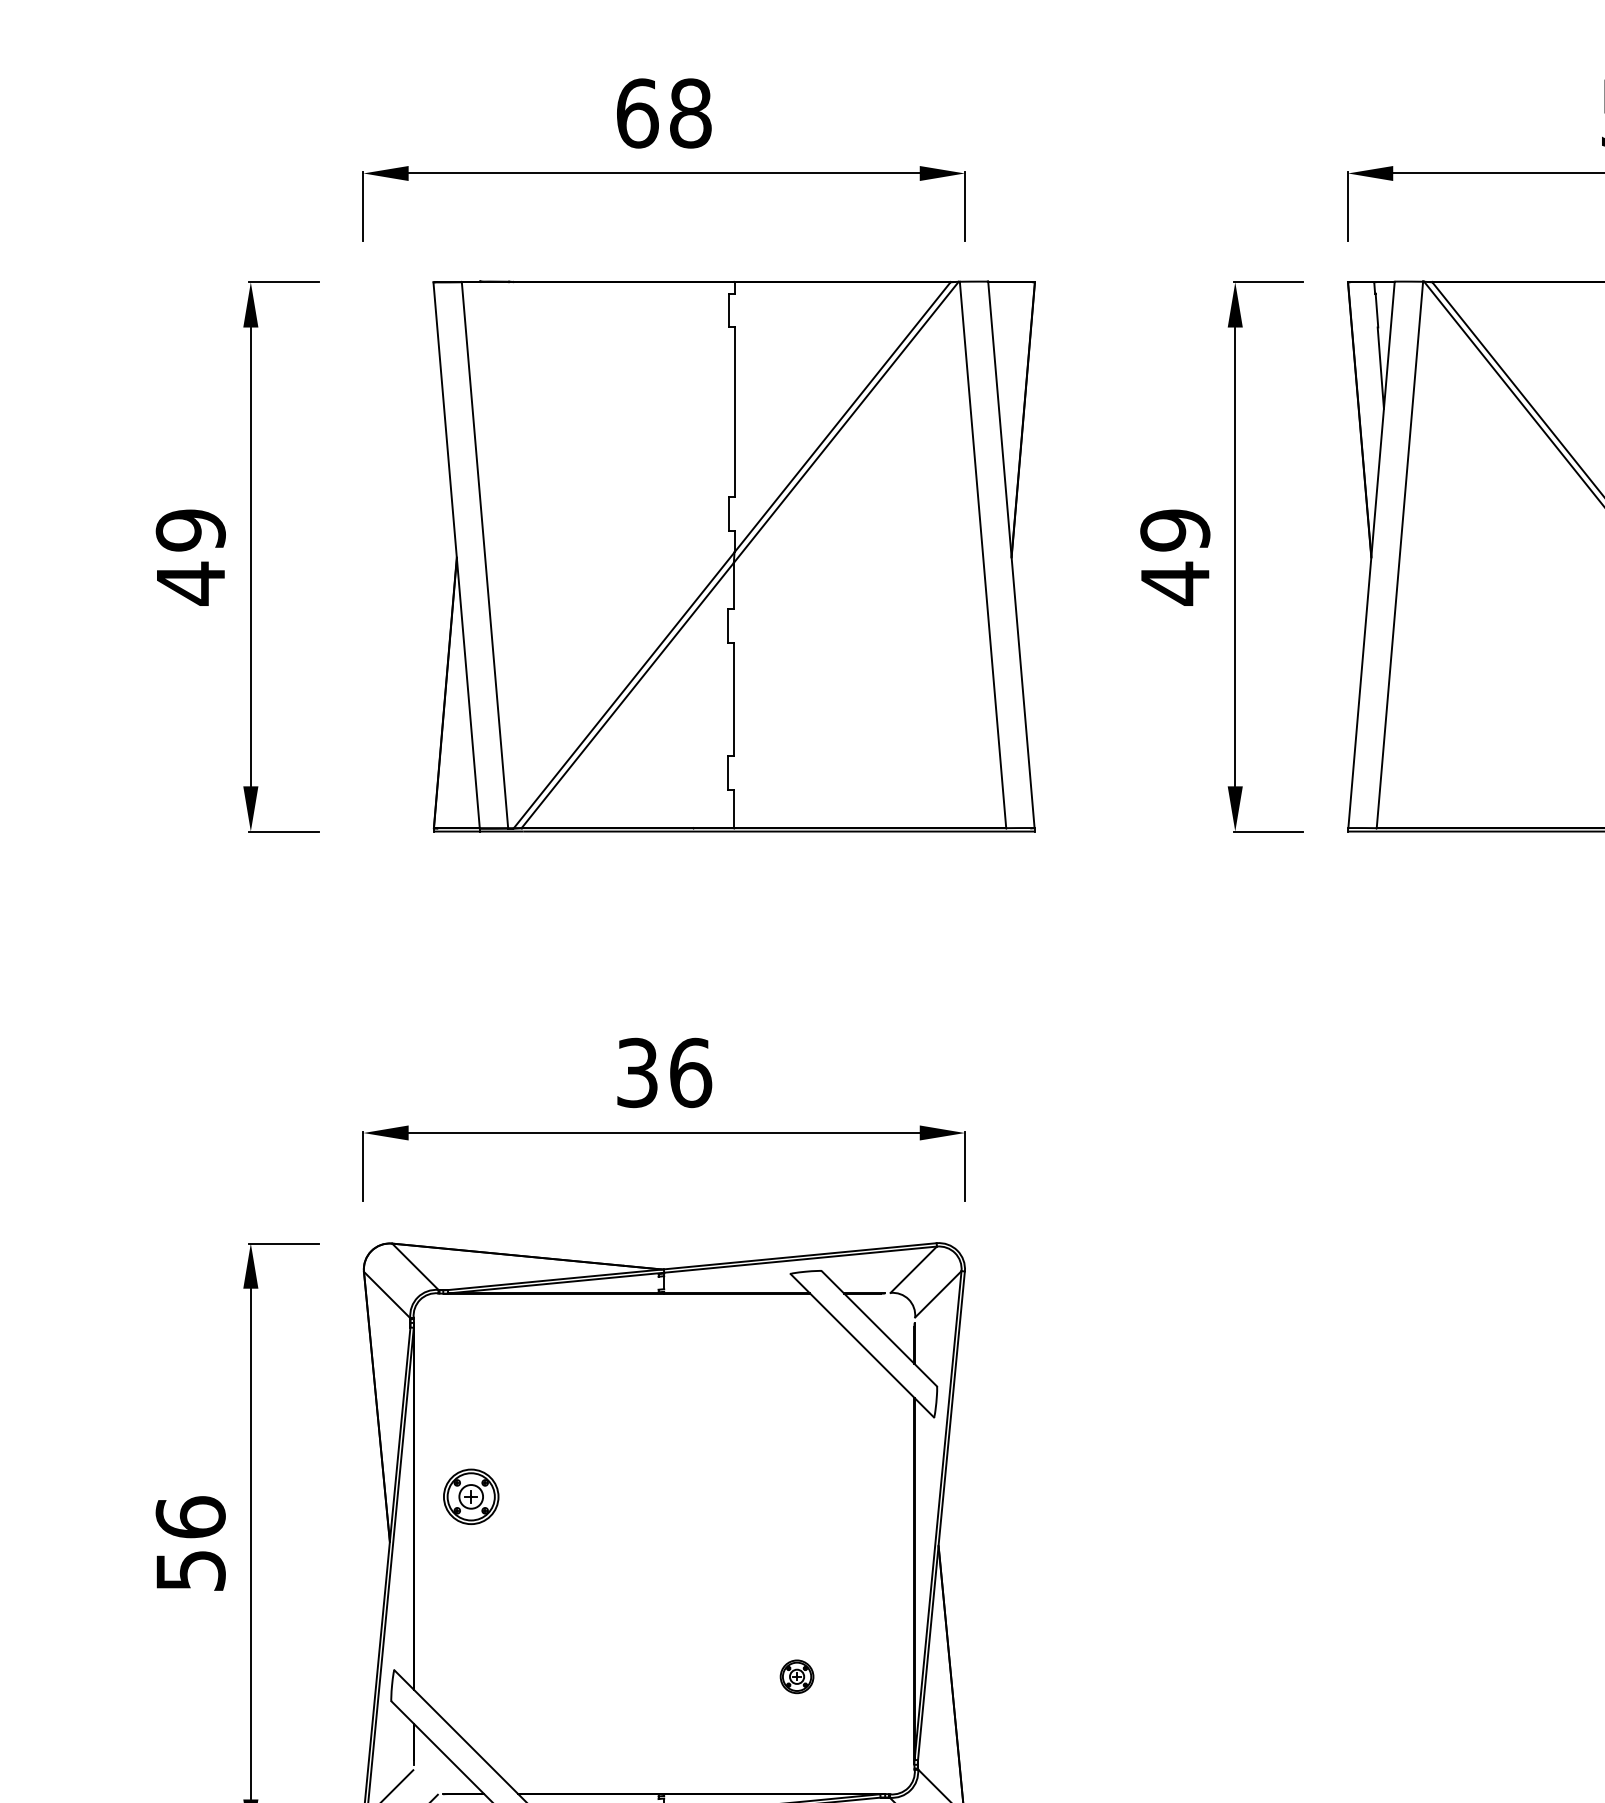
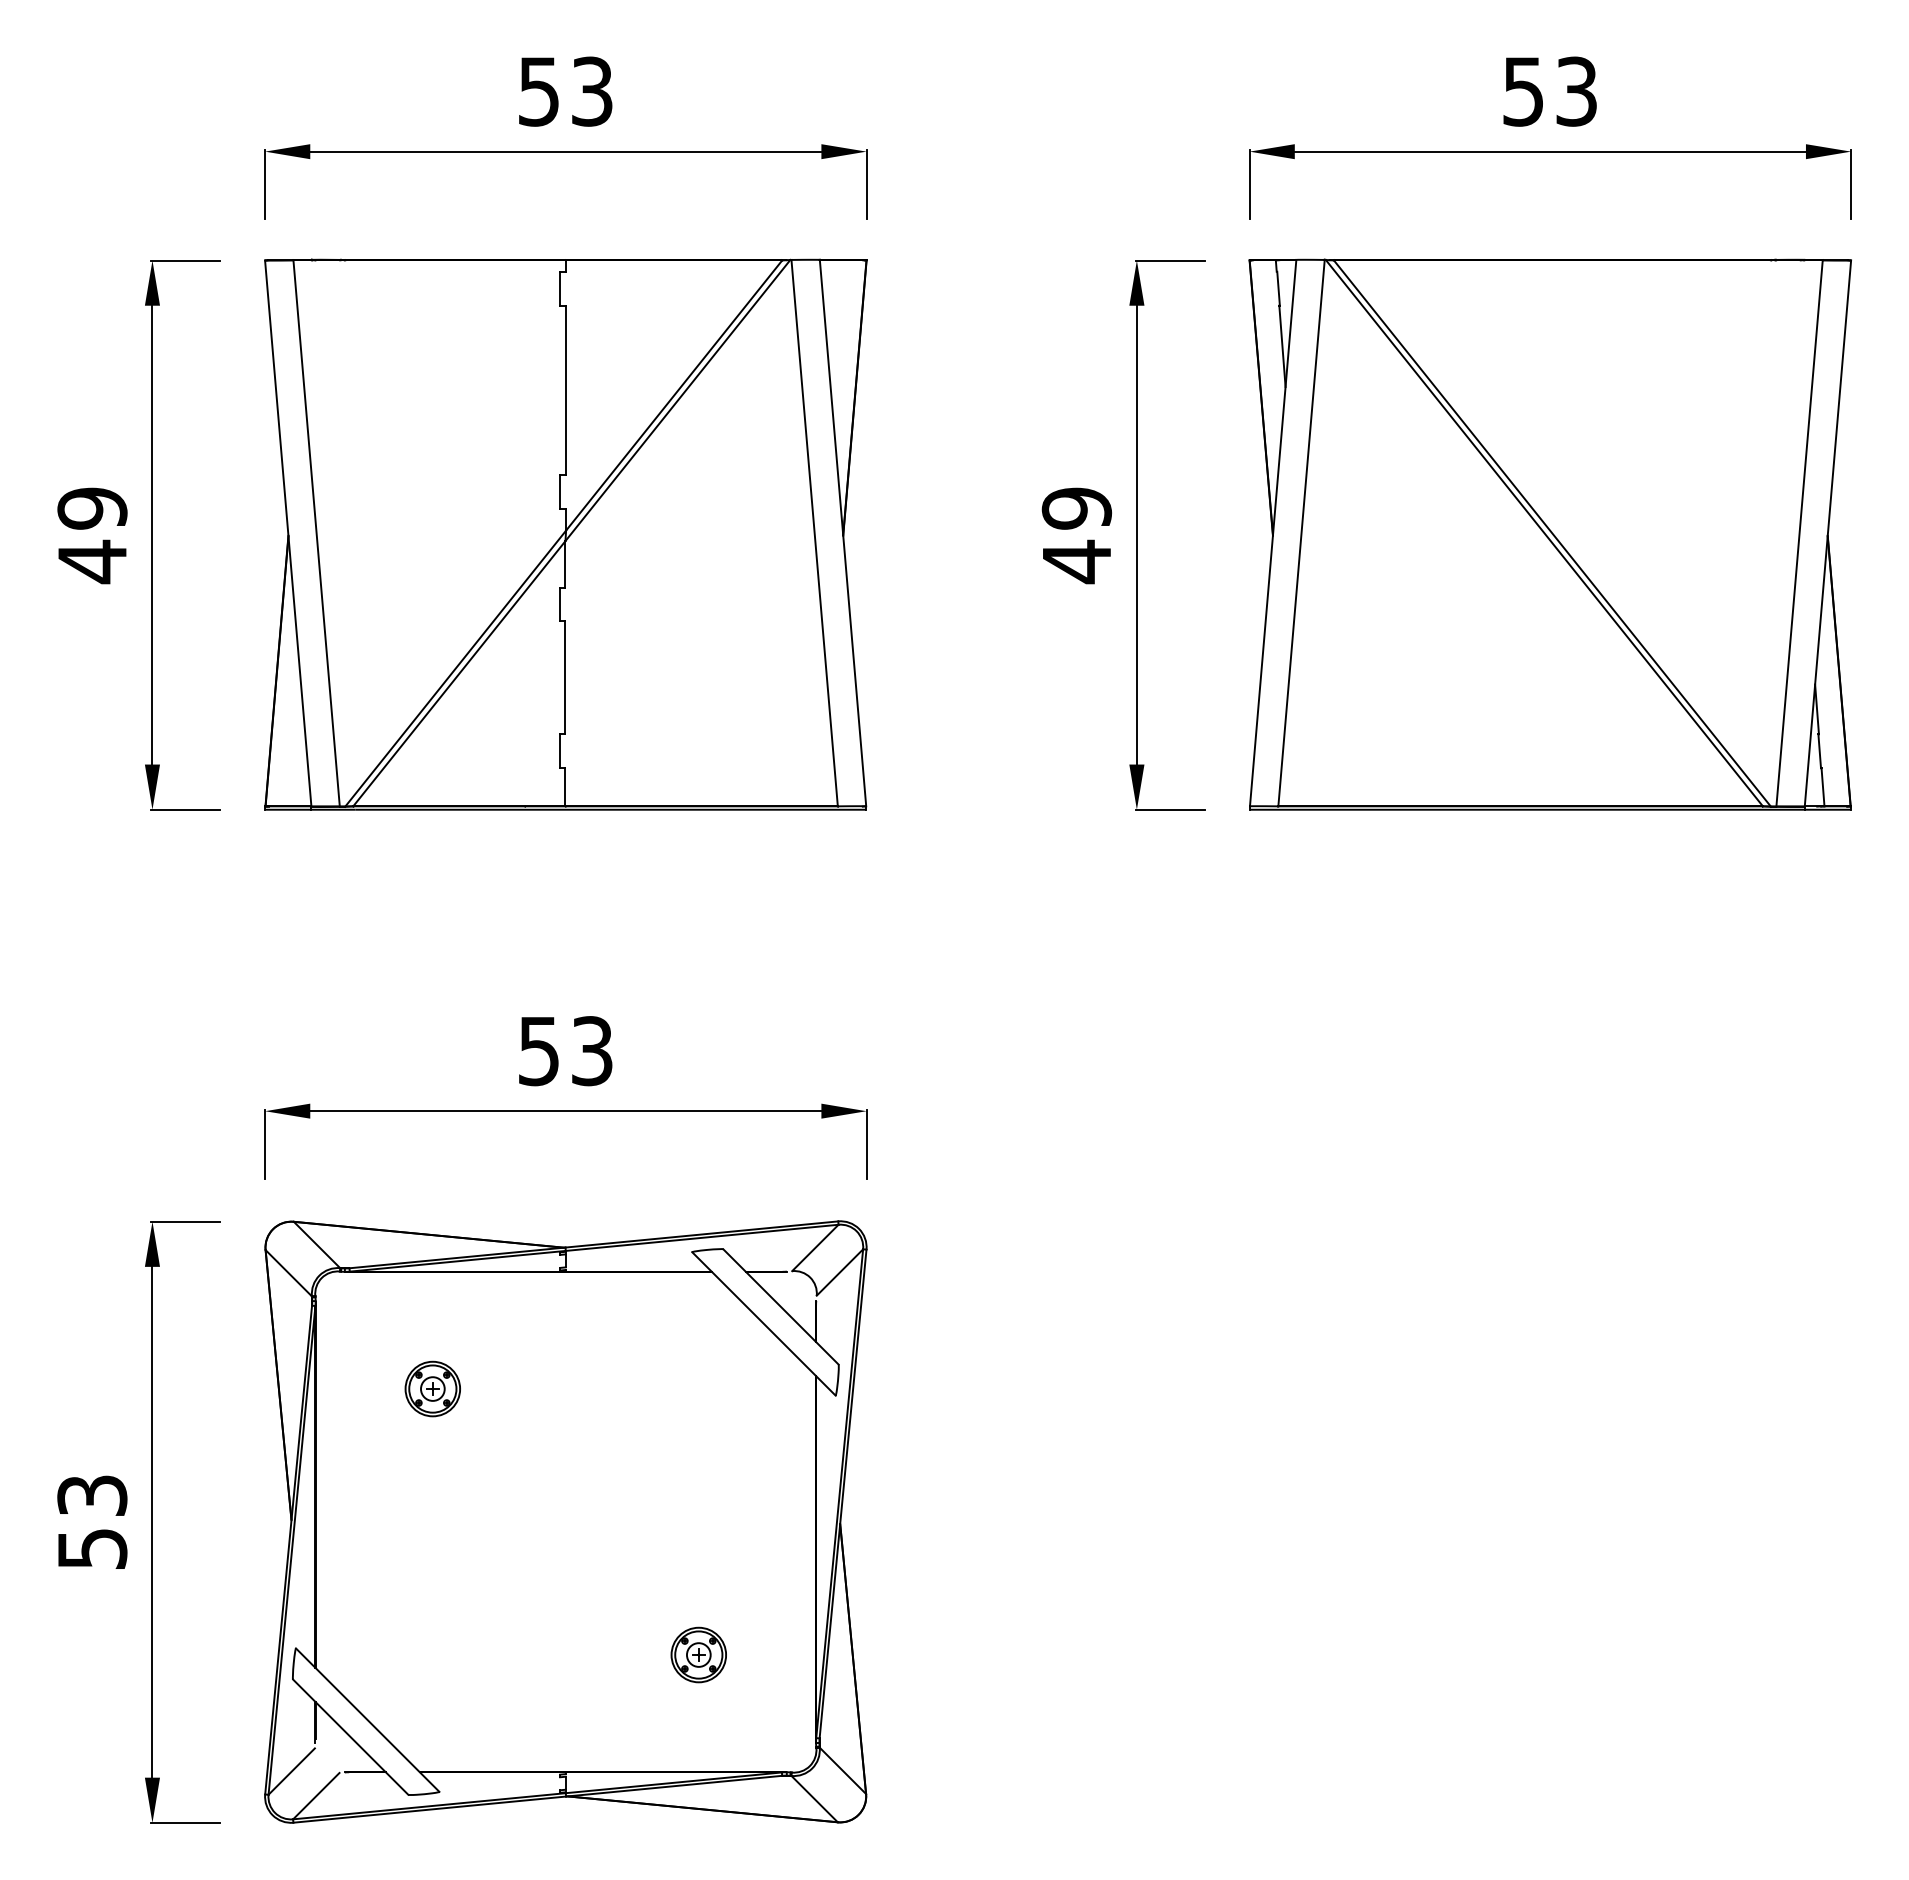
text: (663, 113) -> (565, 91), 68 -> 53
part: (733, 556) -> (565, 534), moved
text: (664, 1073) -> (566, 1051), 36 -> 53
part: (470, 1496) -> (432, 1388), moved
text: (190, 1517) -> (92, 1495), 56 -> 53
part: (796, 1676) -> (698, 1654), size x1.67

